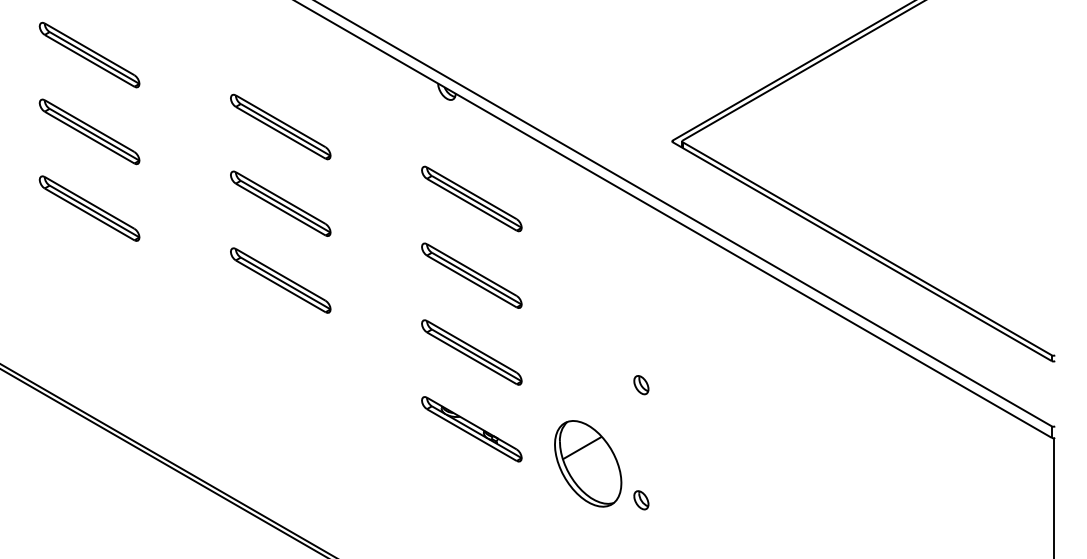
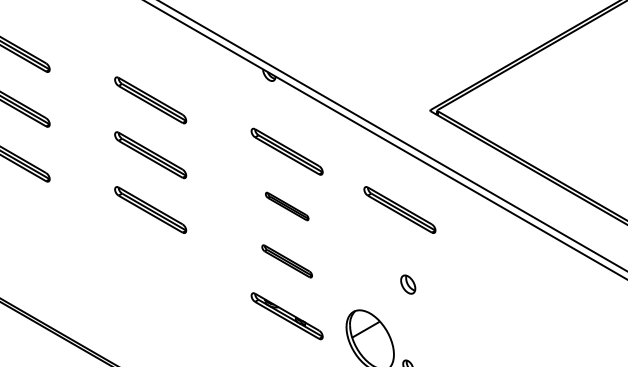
part: (471, 275) -> (286, 206), size x0.6
part: (629, 280) -> (399, 209), added
part: (471, 352) -> (286, 261), size x0.7
part: (641, 385) -> (408, 284), size x1.4

